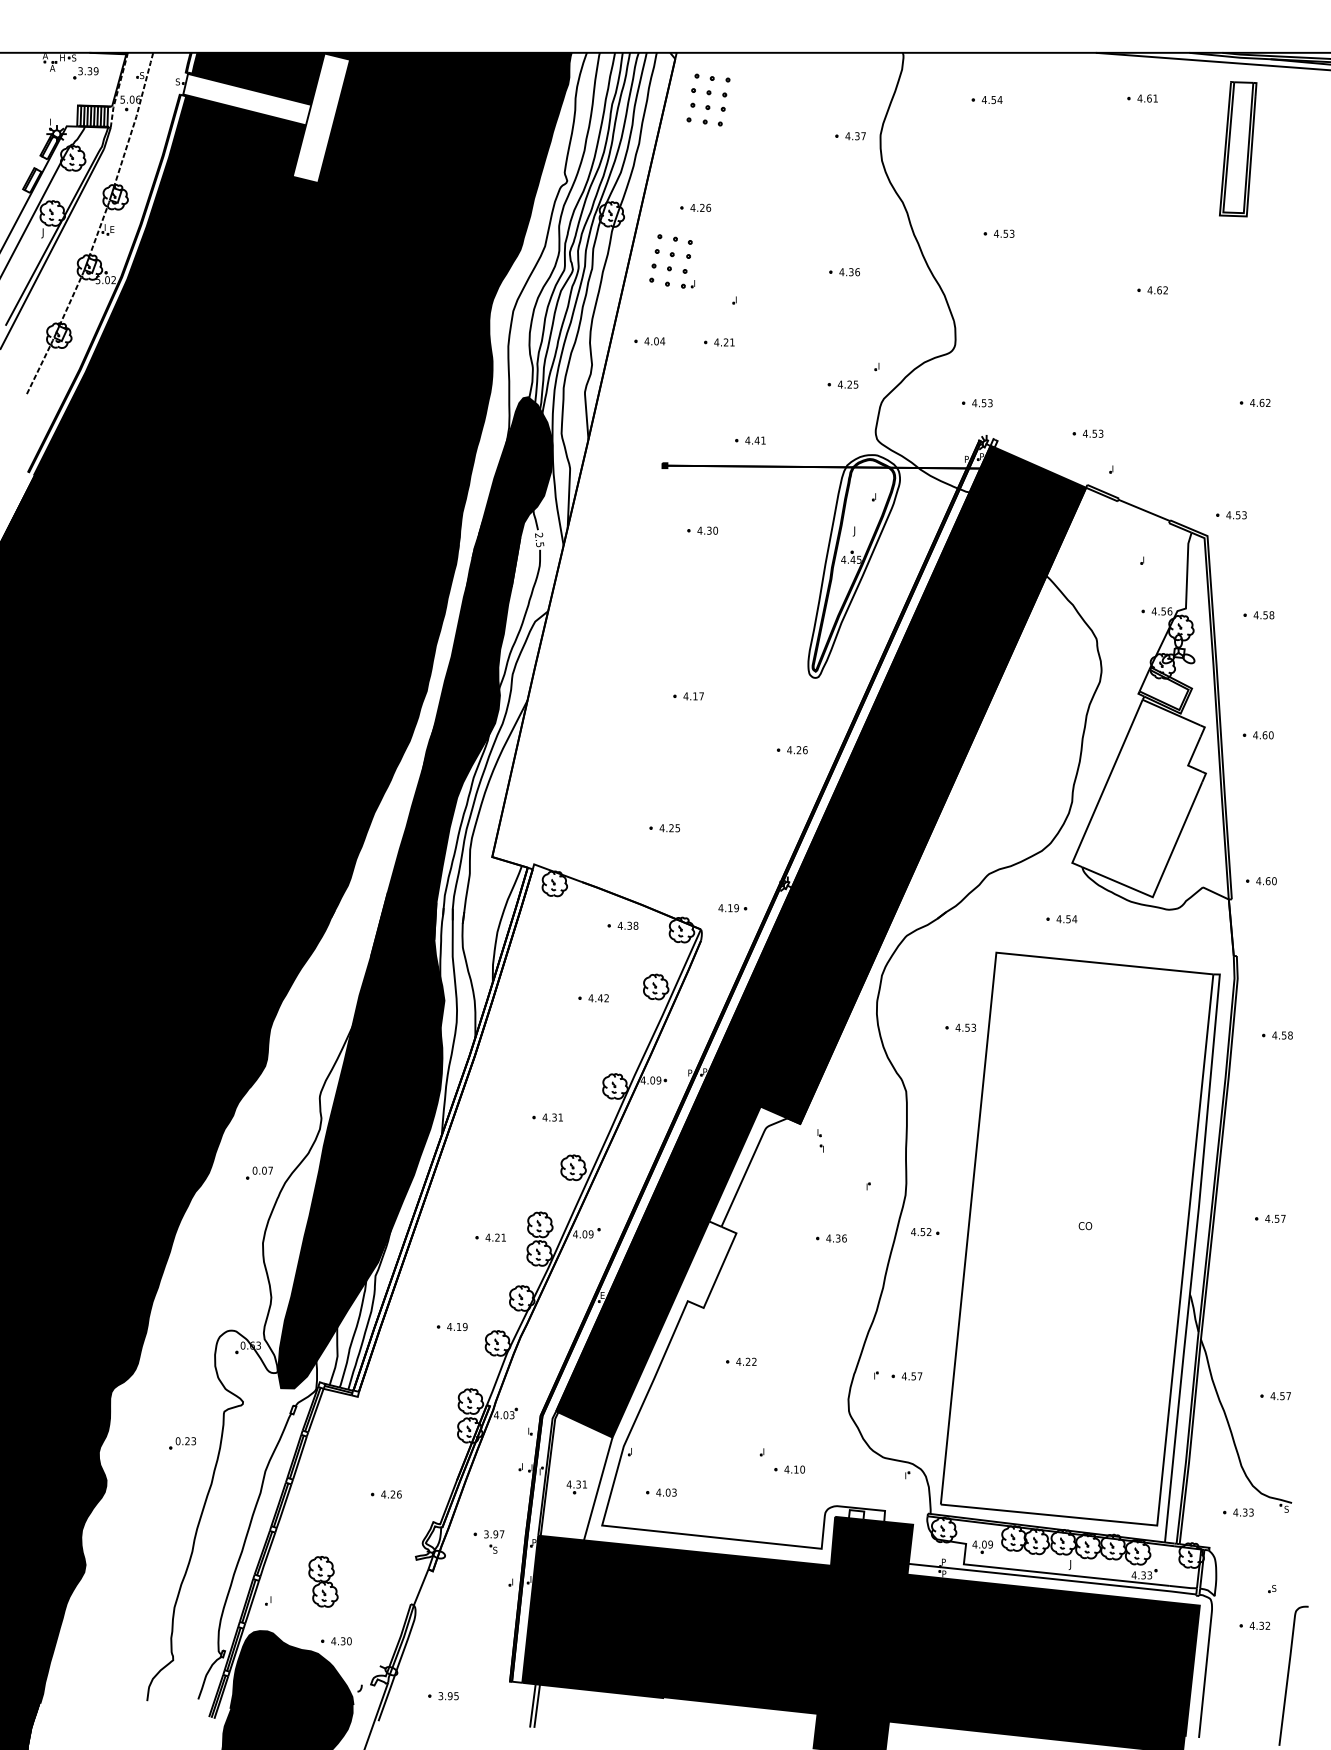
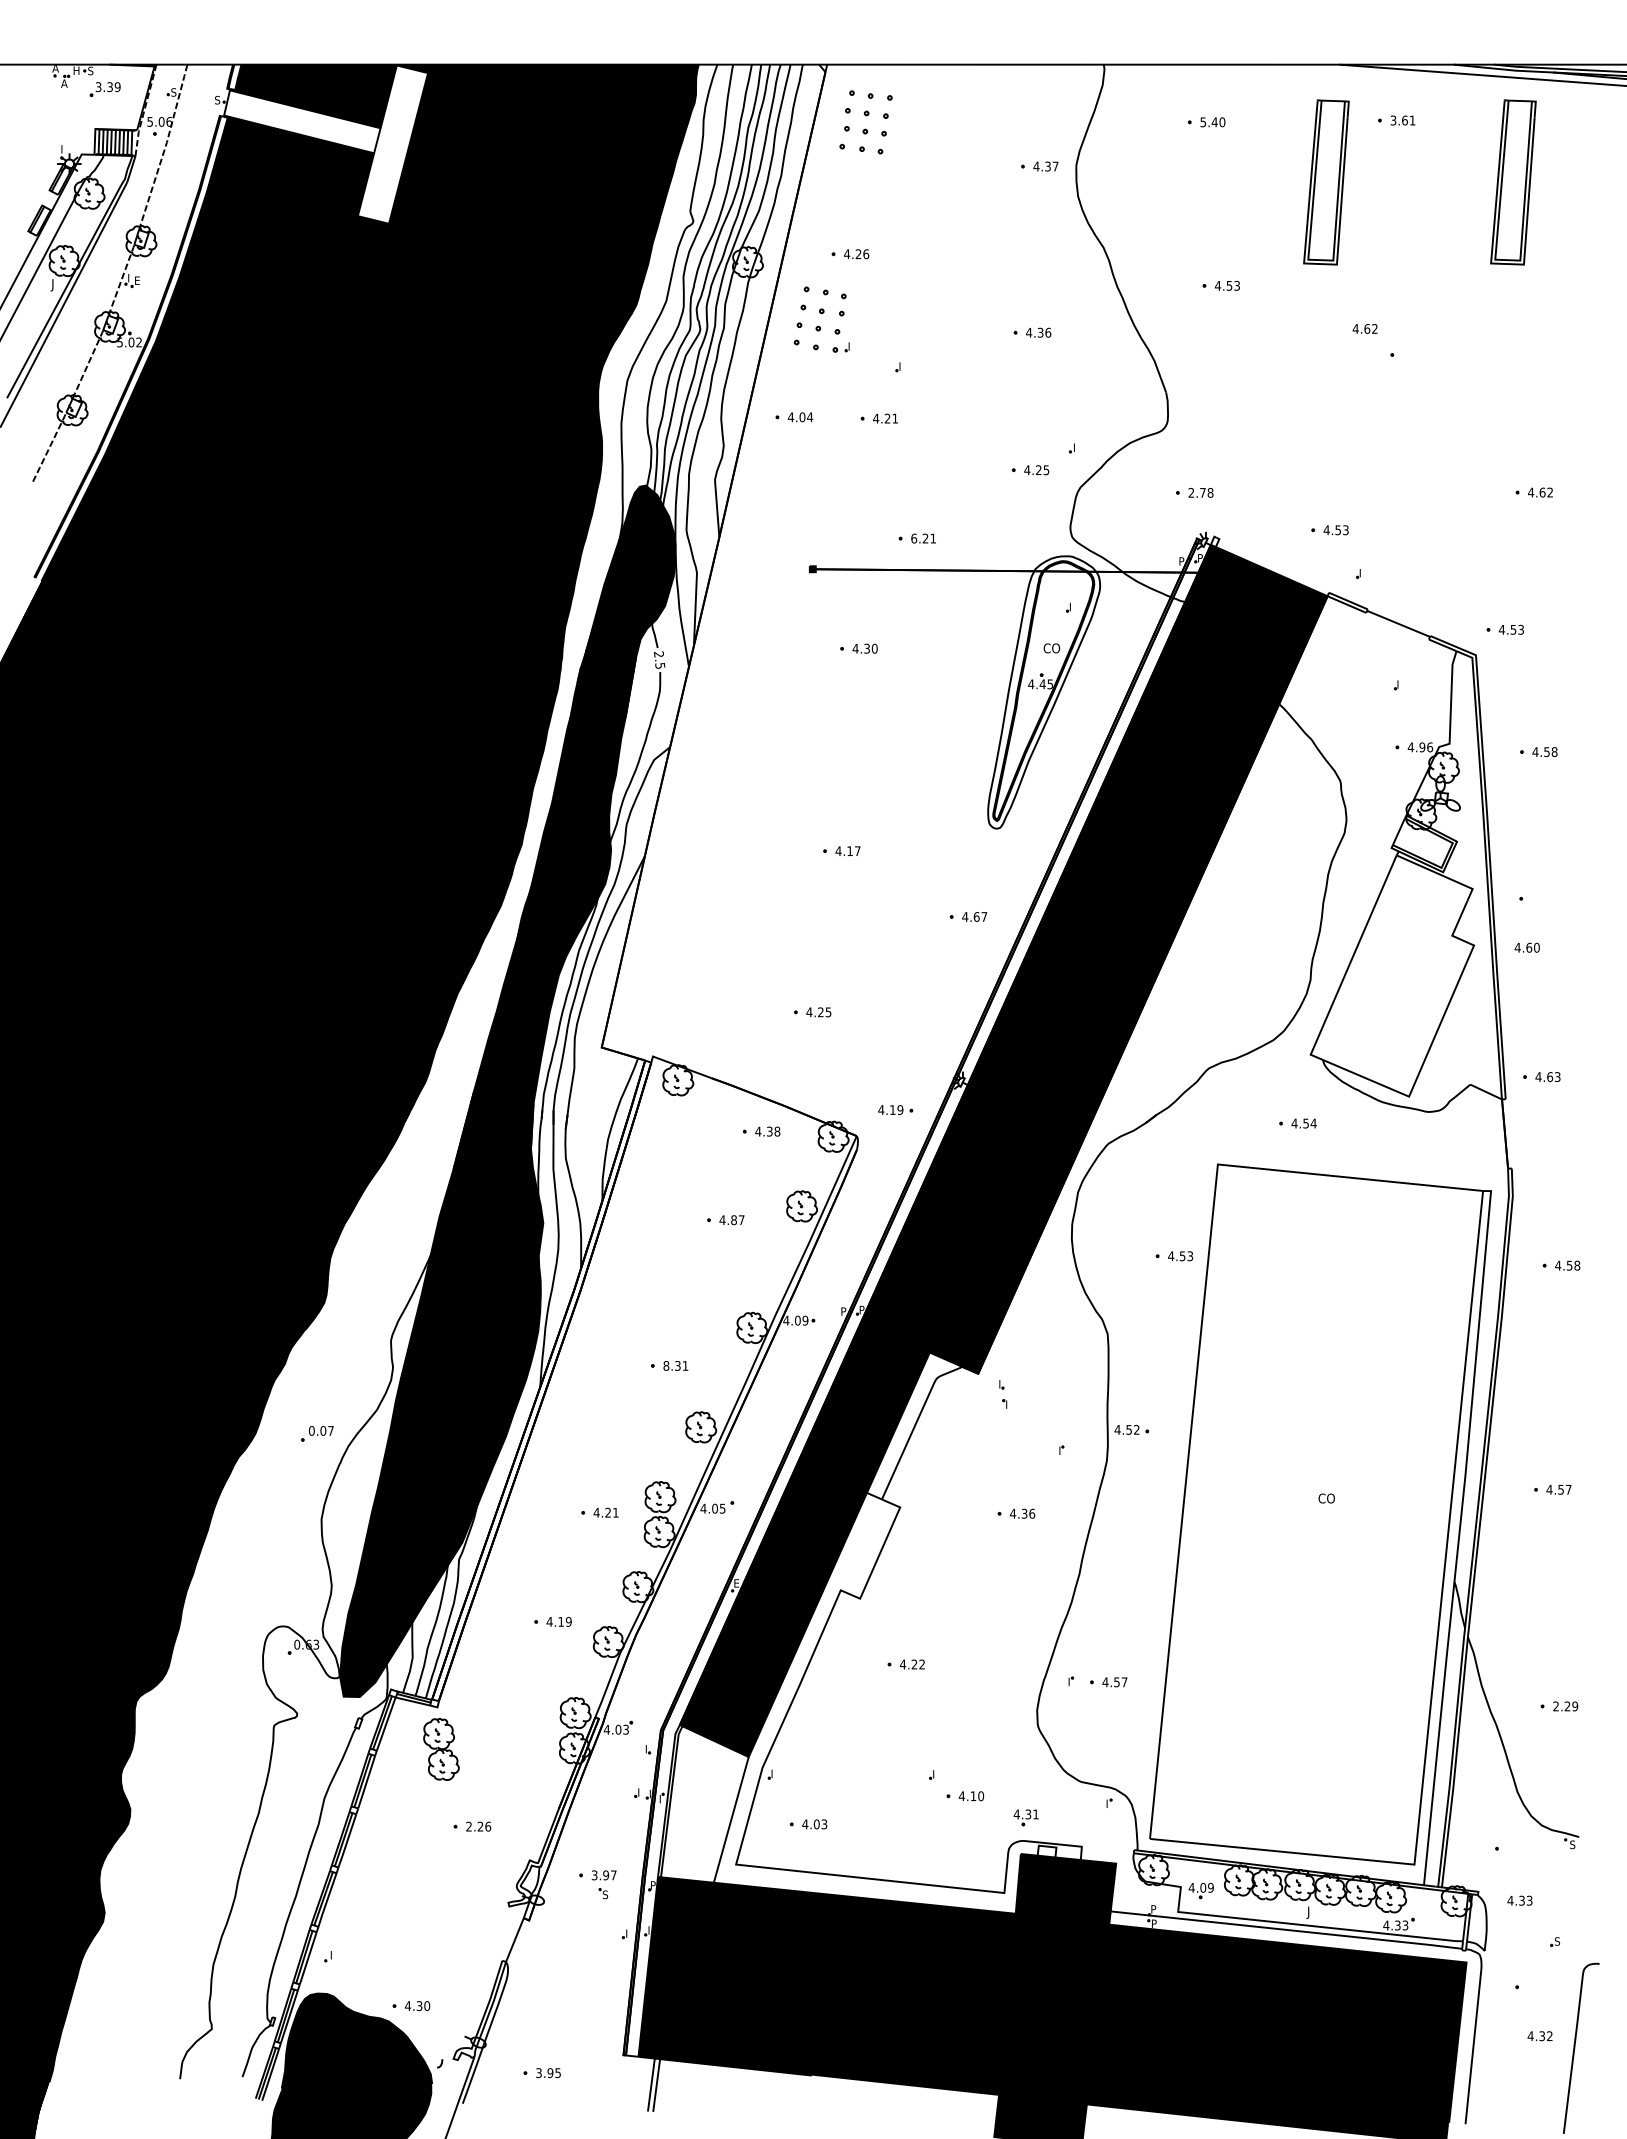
text: (1140, 98) -> (1393, 120), 4.61 -> 3.61
text: (991, 100) -> (1212, 122), 4.54 -> 5.40
part: (1085, 149) -> (1326, 182), added
text: (1157, 289) -> (1364, 328), moved
text: (982, 402) -> (1200, 492), 4.53 -> 2.78
text: (752, 440) -> (919, 538), 4.41 -> 6.21
text: (860, 531) -> (1051, 649), J -> CO
text: (1163, 610) -> (1422, 746), 4.56 -> 4.96
text: (1262, 735) -> (1526, 947), moved
text: (802, 749) -> (980, 916), 4.26 -> 4.67
text: (1274, 880) -> (1557, 1076), 4.60 -> 4.63
text: (603, 998) -> (737, 1220), 4.42 -> 4.87
text: (545, 1117) -> (666, 1365), 4.31 -> 8.31
part: (924, 1231) -> (1131, 1429), moved
text: (591, 1234) -> (722, 1508), 4.09 -> 4.05
text: (1280, 1396) -> (1565, 1706), 4.57 -> 2.29
part: (182, 1442) -> (223, 1763), removed
part: (576, 1487) -> (1025, 1817), moved
text: (384, 1494) -> (469, 1826), 4.26 -> 2.26
text: (1243, 1512) -> (1519, 1900), moved
part: (323, 1581) -> (441, 1749), moved
text: (1259, 1626) -> (1539, 2036), moved

